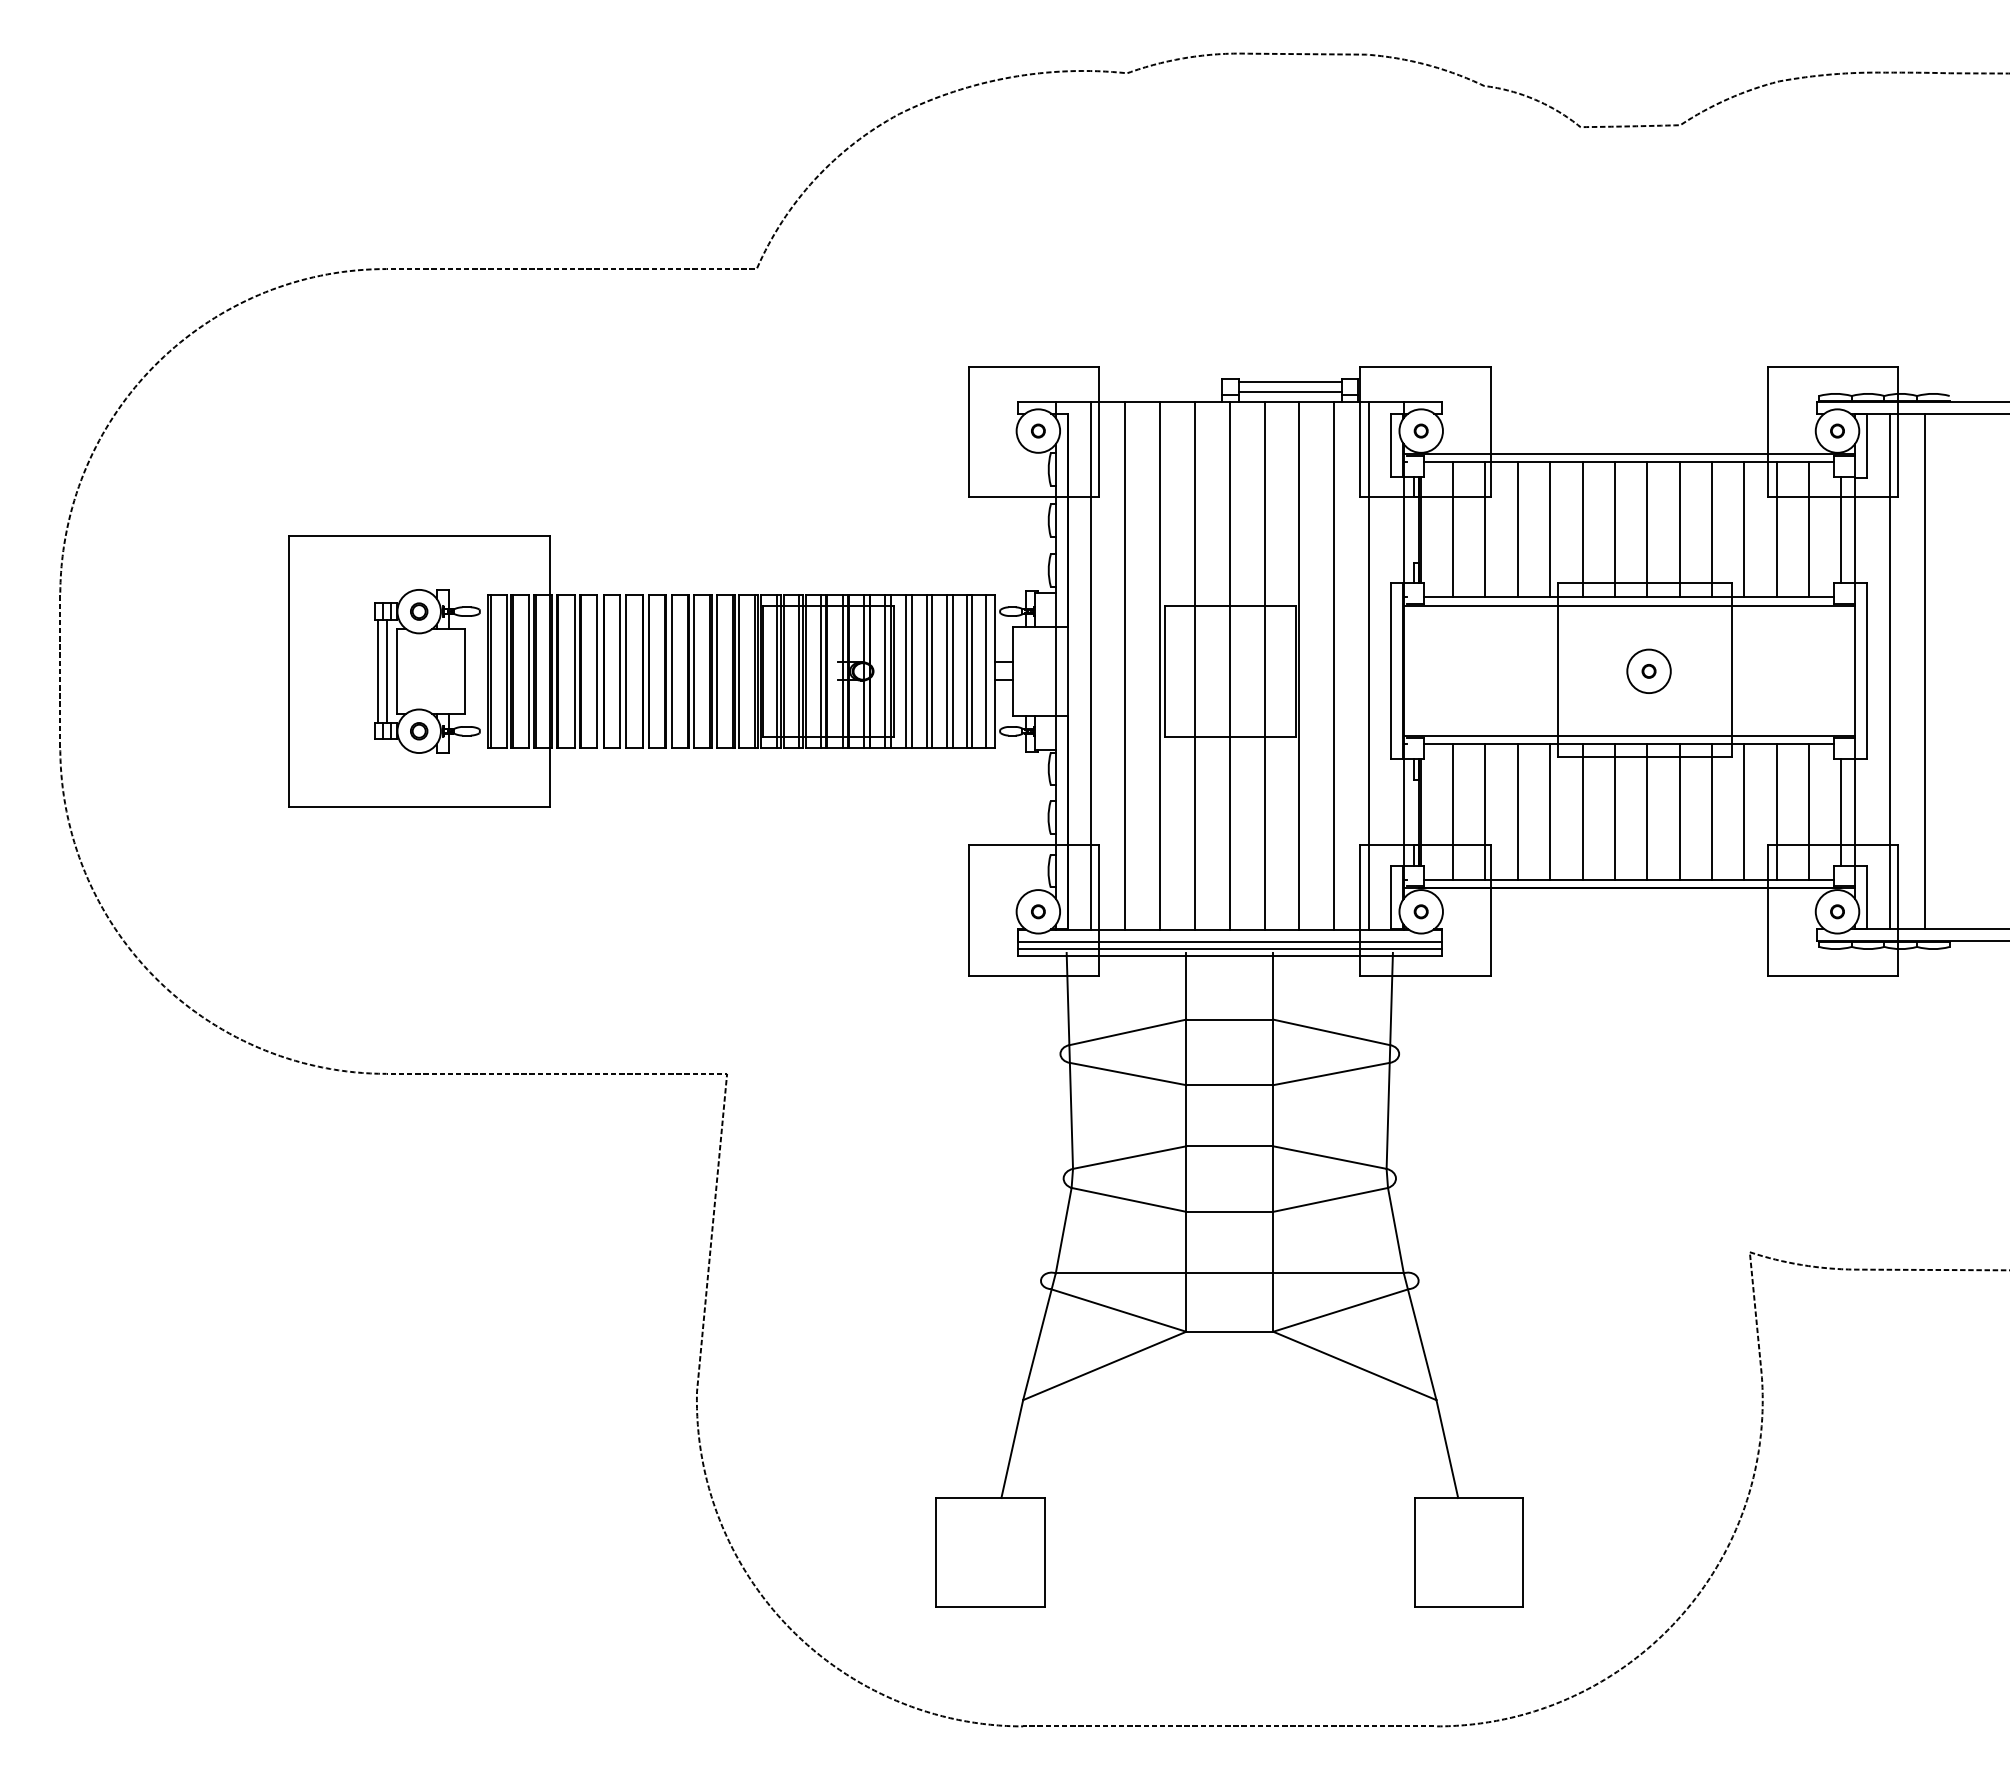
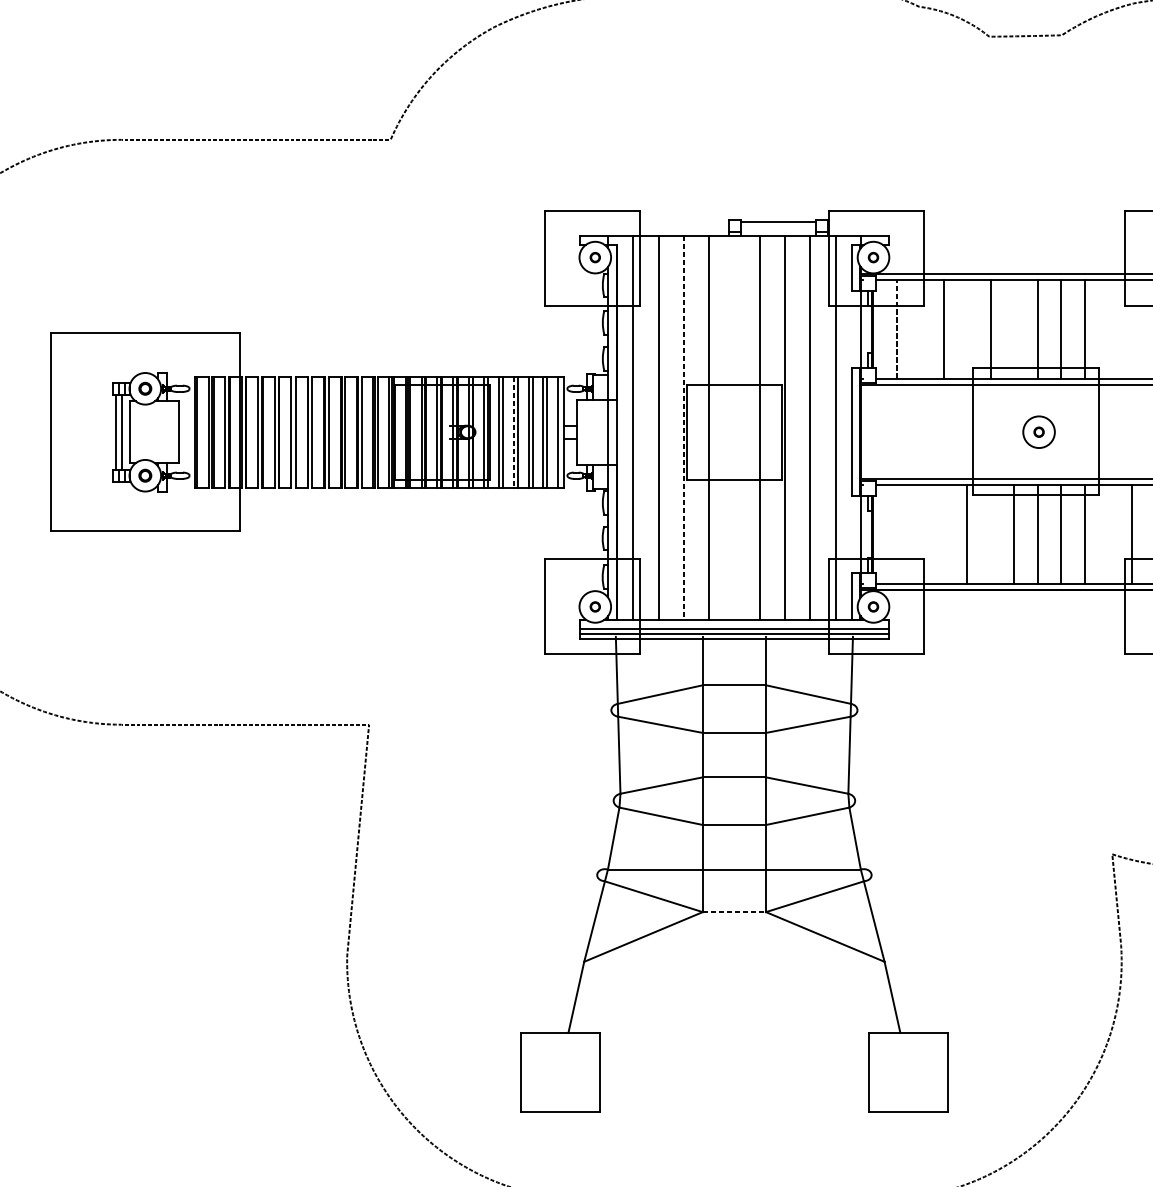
line: (1289, 391) -> (777, 228), removed
line: (1453, 529) -> (896, 329), solid -> dashed
line: (1485, 529) -> (920, 329), removed
line: (1550, 529) -> (967, 329), removed
line: (1614, 529) -> (1013, 329), removed
line: (1744, 529) -> (1108, 329), removed
line: (1776, 529) -> (1131, 329), removed
line: (1160, 665) -> (684, 427), solid -> dashed
line: (1229, 665) -> (734, 427), removed
line: (926, 671) -> (513, 432), solid -> dashed
line: (1453, 811) -> (896, 534), removed
line: (1485, 811) -> (920, 534), removed
line: (1517, 811) -> (943, 534), removed
line: (1582, 811) -> (990, 534), removed
line: (1744, 811) -> (1108, 534), removed
line: (1229, 1331) -> (734, 911), solid -> dashed

